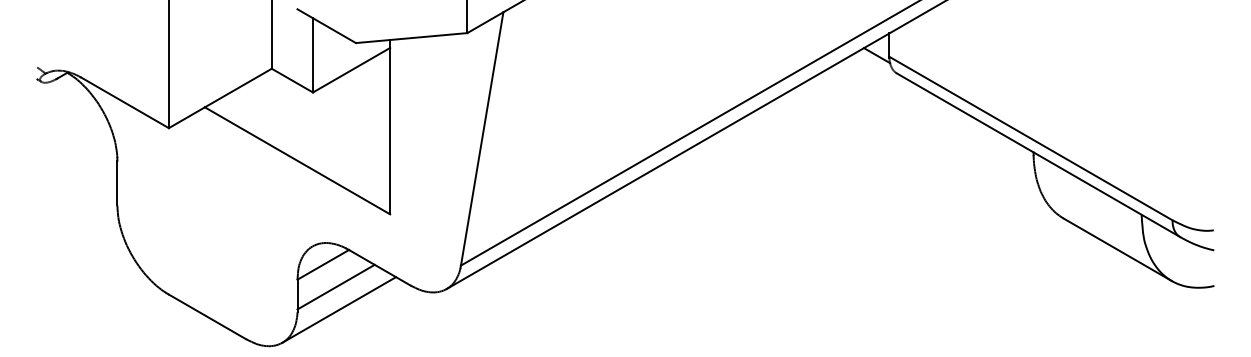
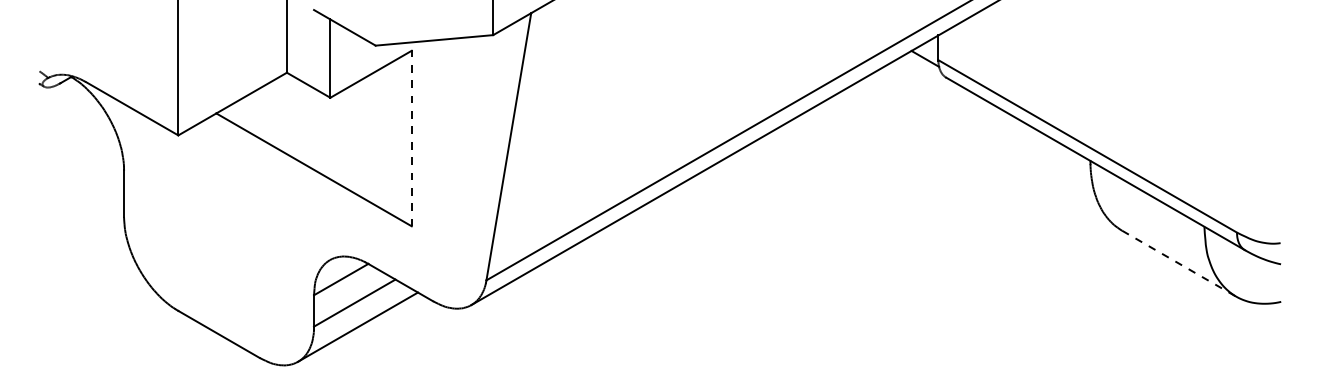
line: (390, 126) -> (412, 133), solid -> dashed
line: (1118, 250) -> (1180, 264), solid -> dashed

